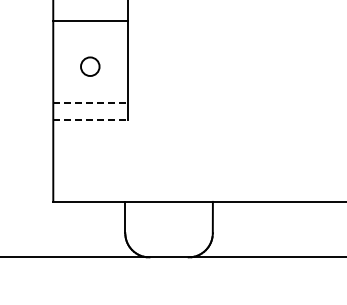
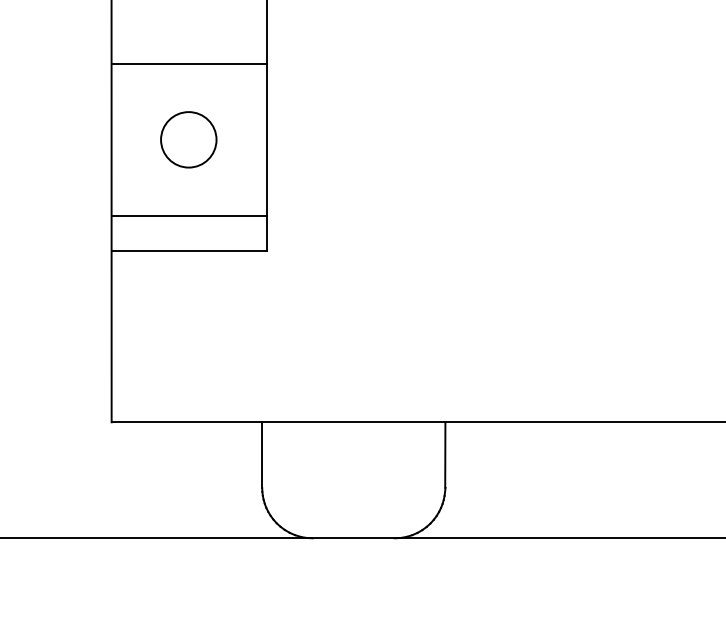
line: (90, 20) -> (189, 63), moved
circle: (90, 66) -> (189, 139), size x1.43
line: (90, 103) -> (189, 216), dashed -> solid
line: (90, 119) -> (189, 249), dashed -> solid

